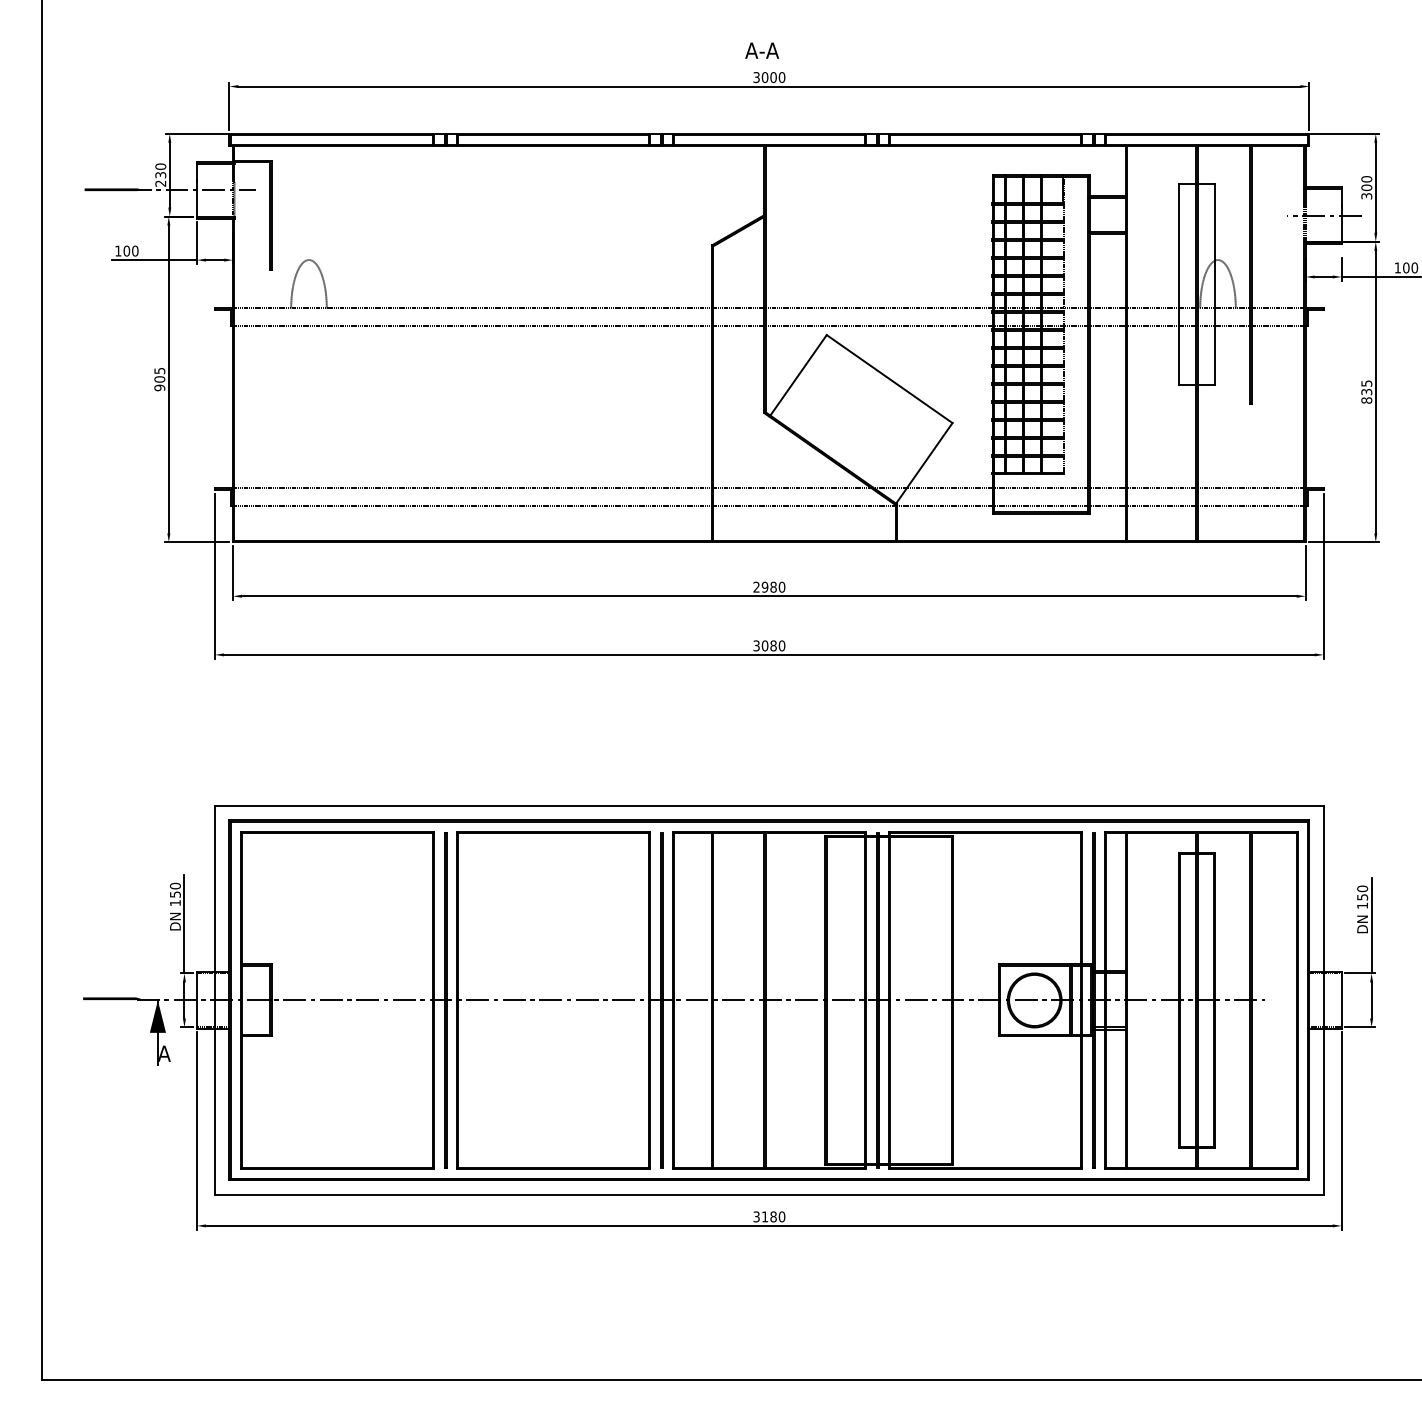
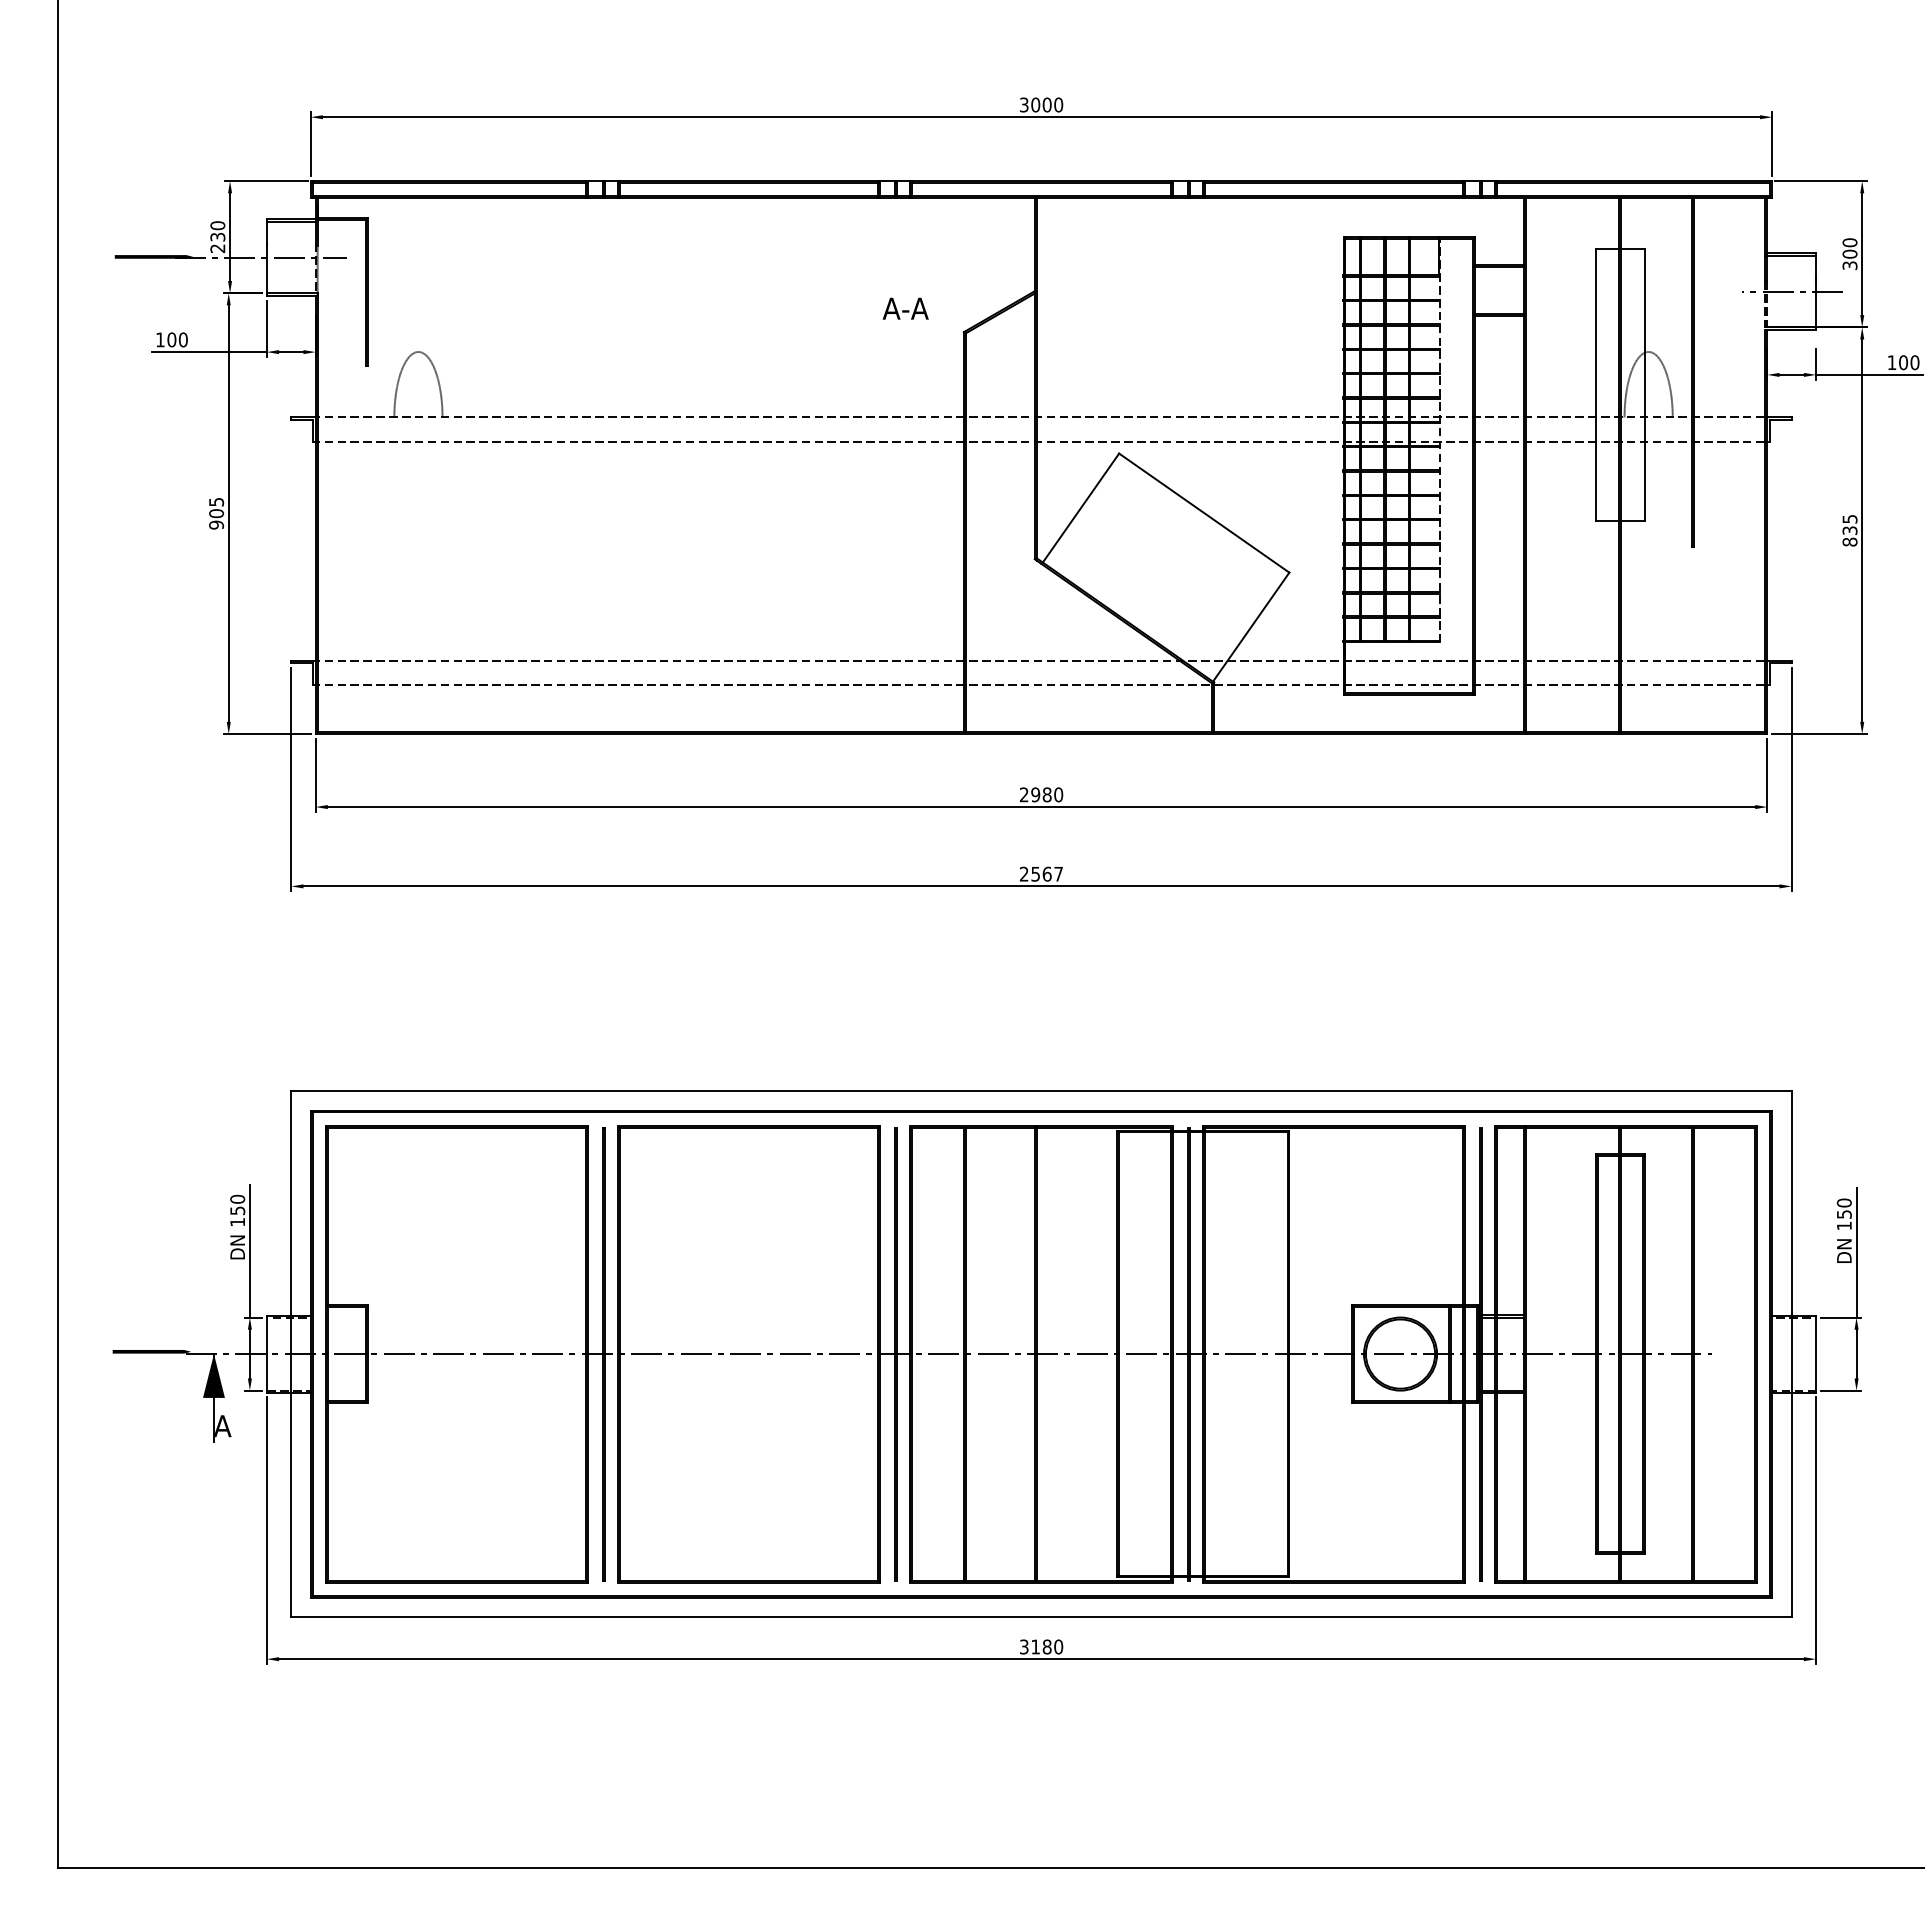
text: (761, 50) -> (905, 308), moved
text: (769, 645) -> (1041, 873), 3080 -> 2567

